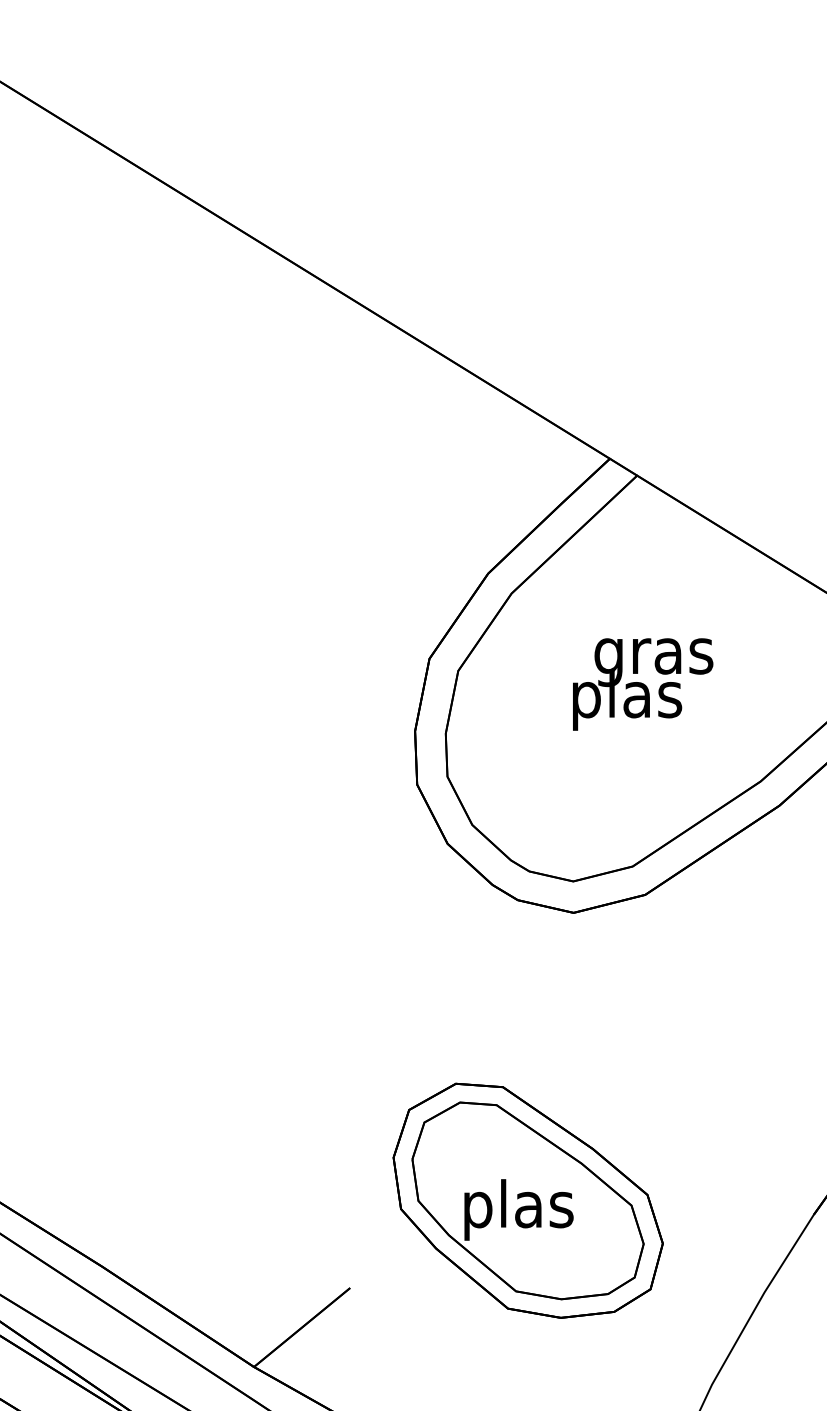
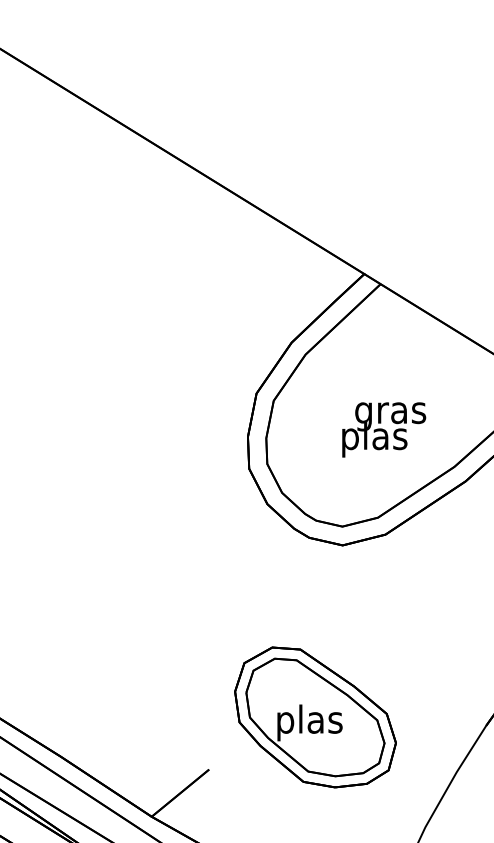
text: (643, 683) -> (384, 429), moved

